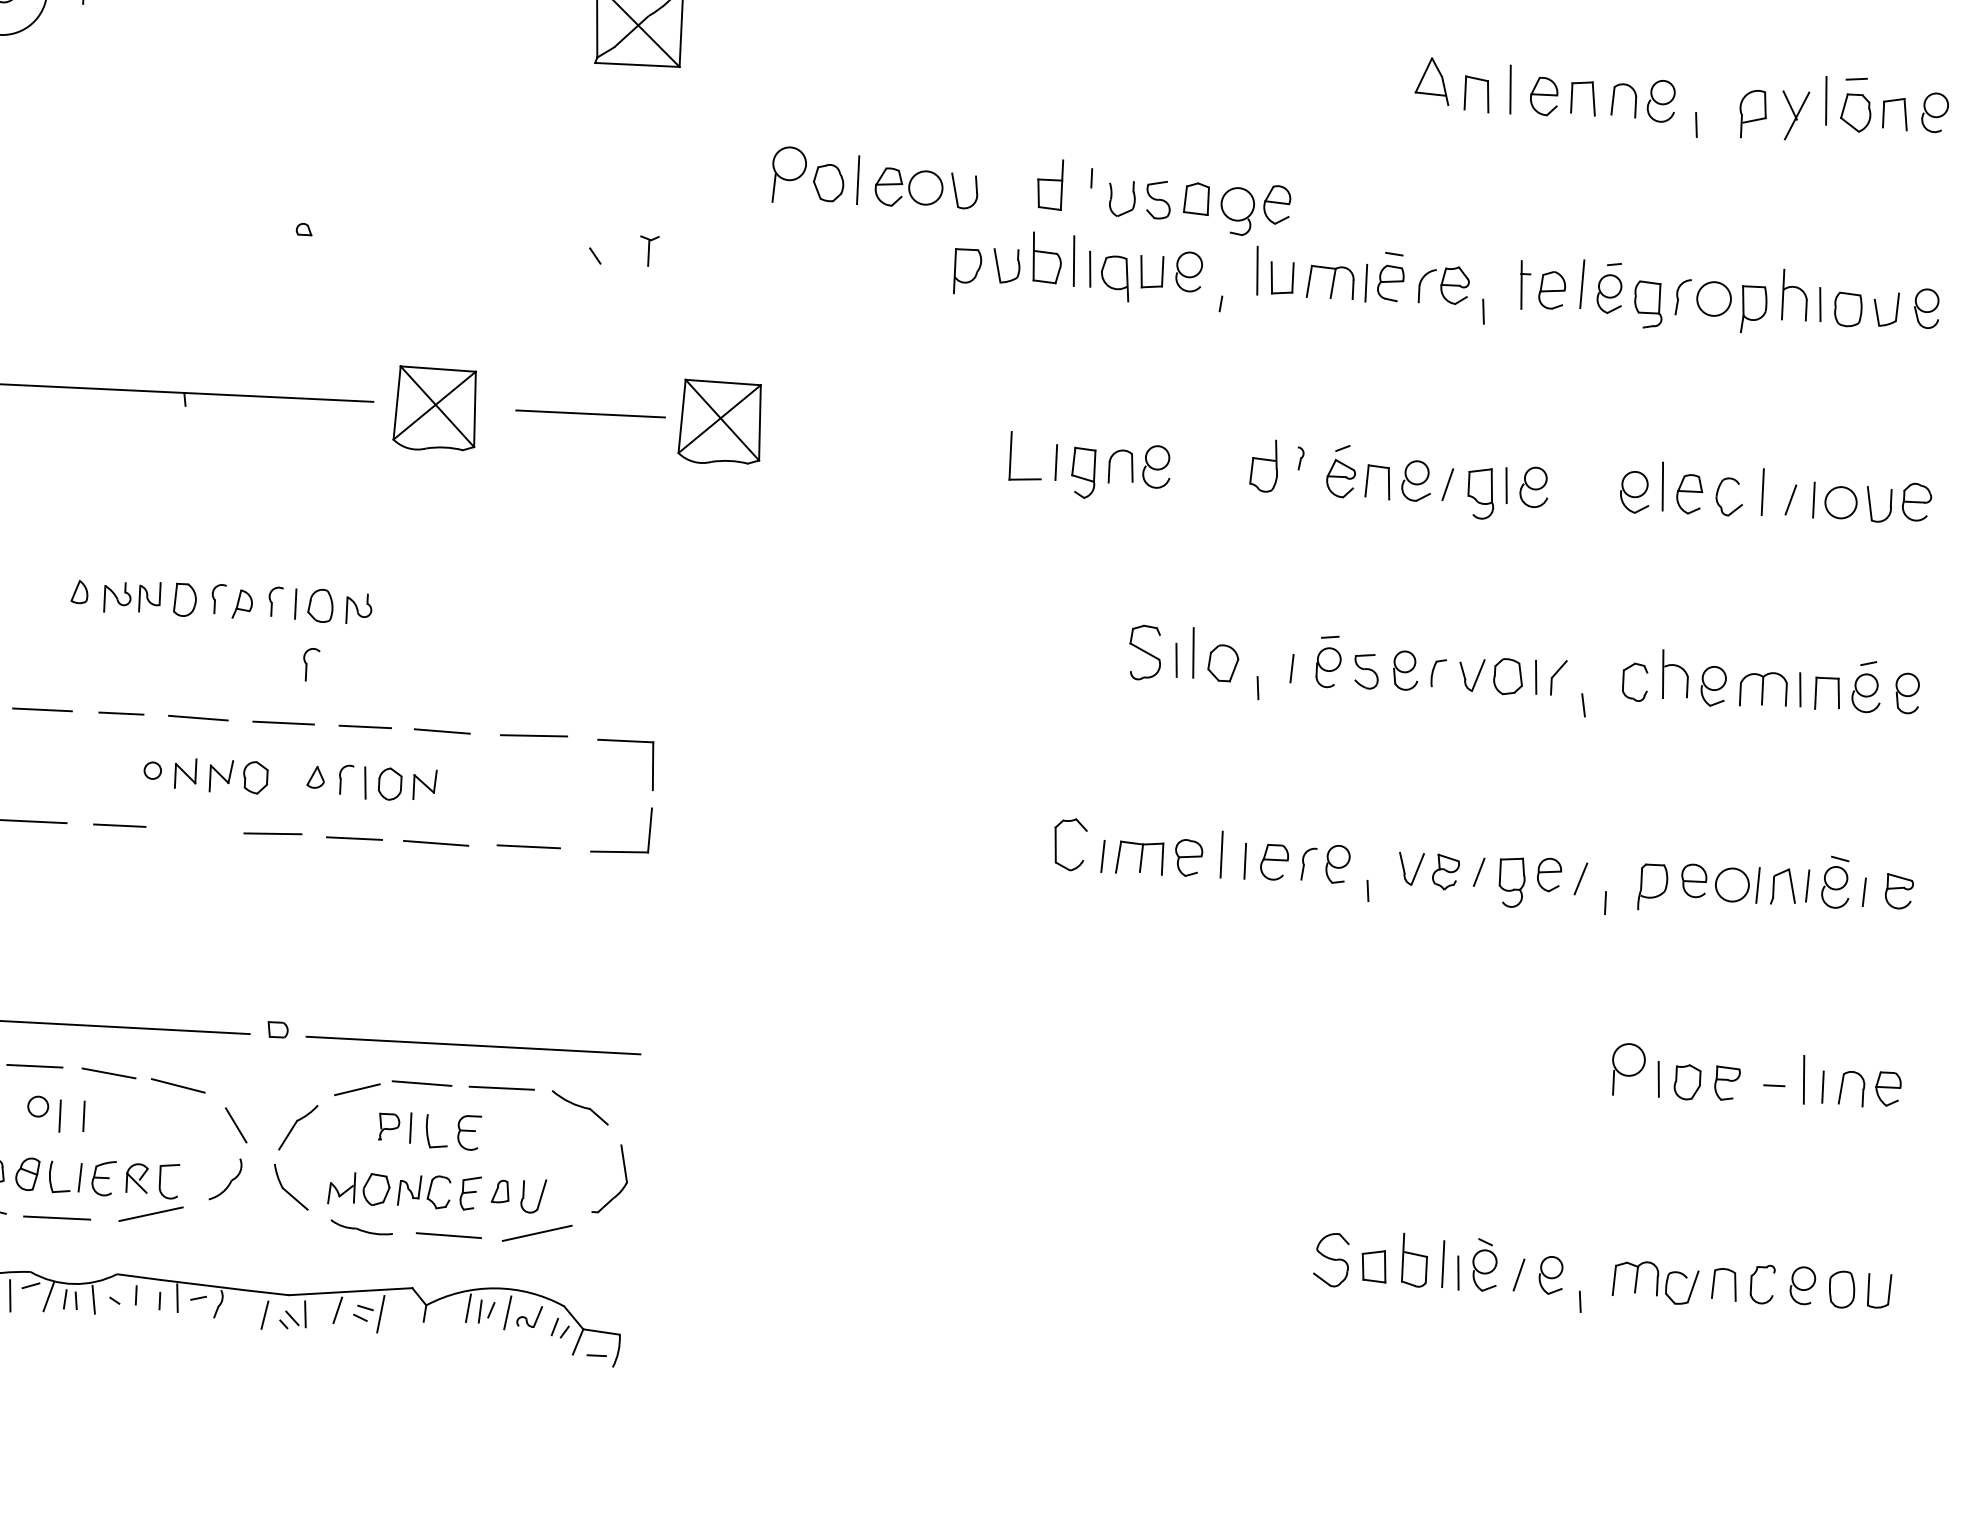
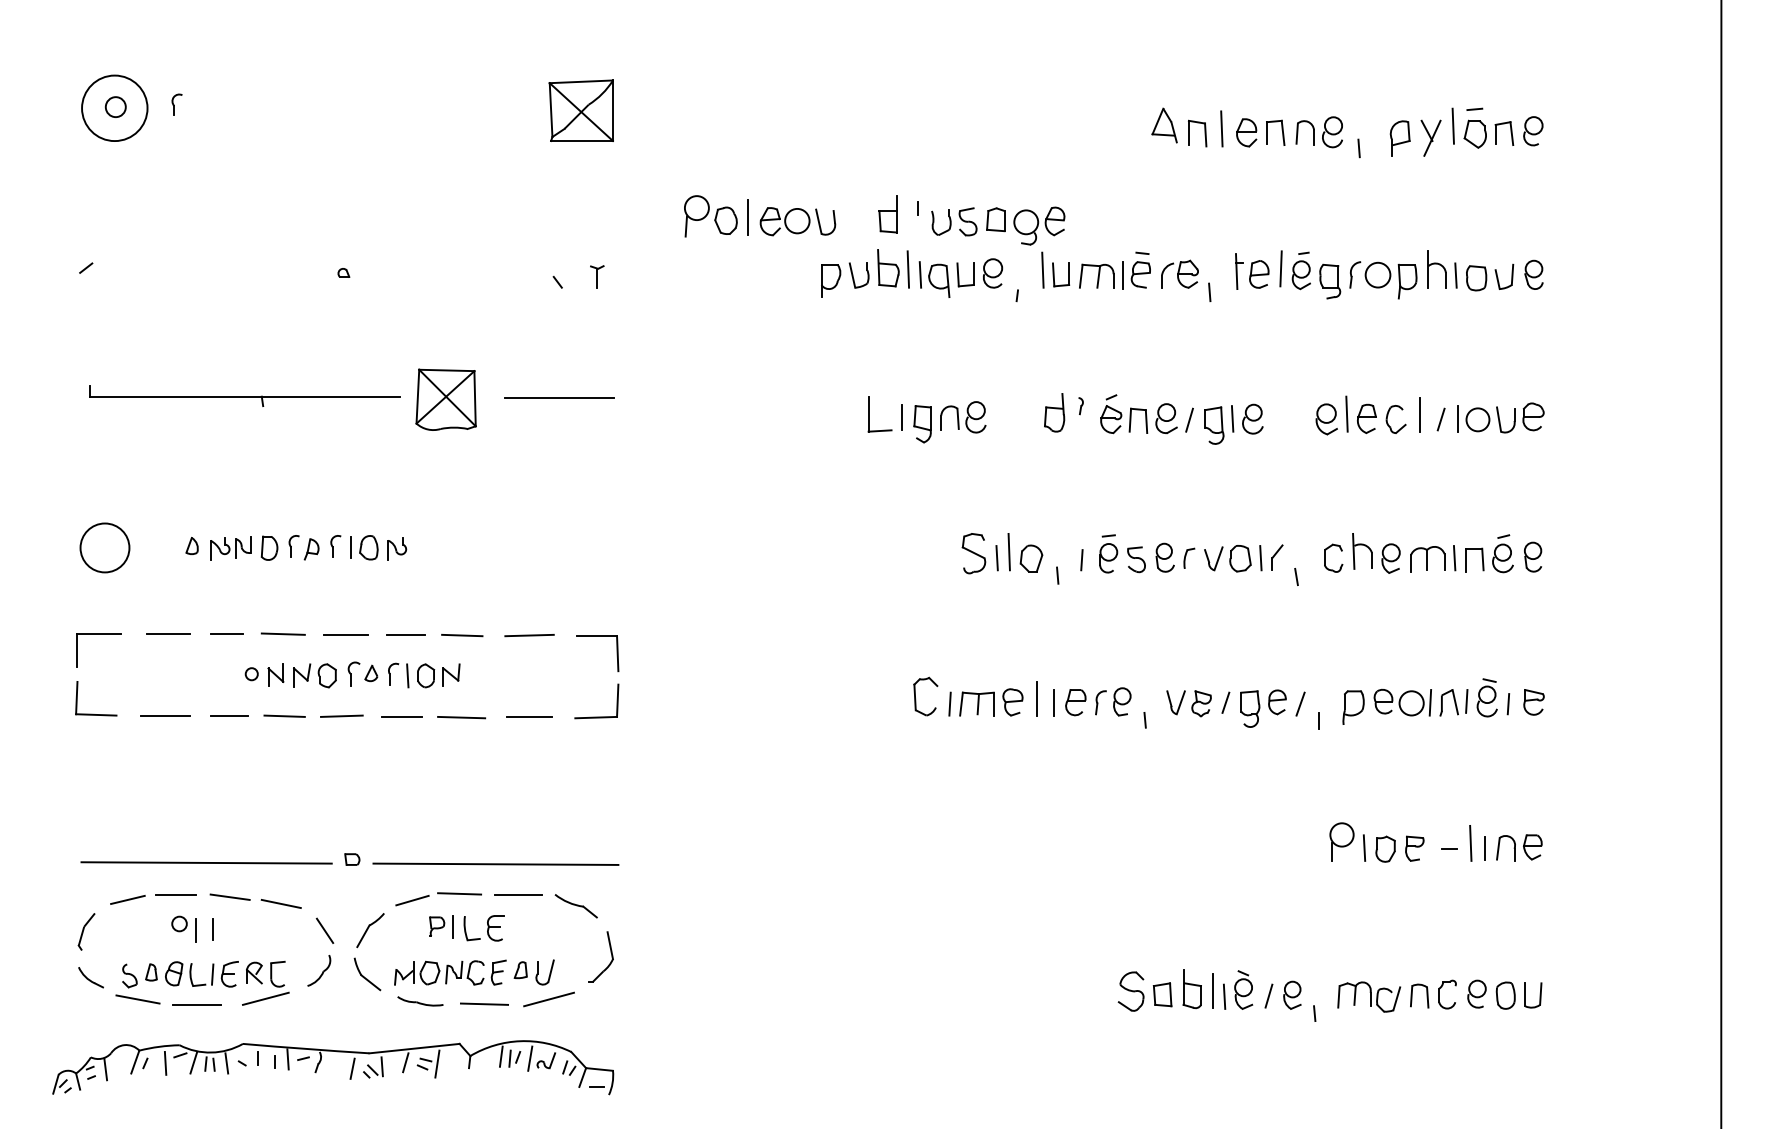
part: (719, 422) -> (654, 399), removed
part: (310, 663) -> (353, 673), moved
line: (194, 829) -> (284, 715), added

